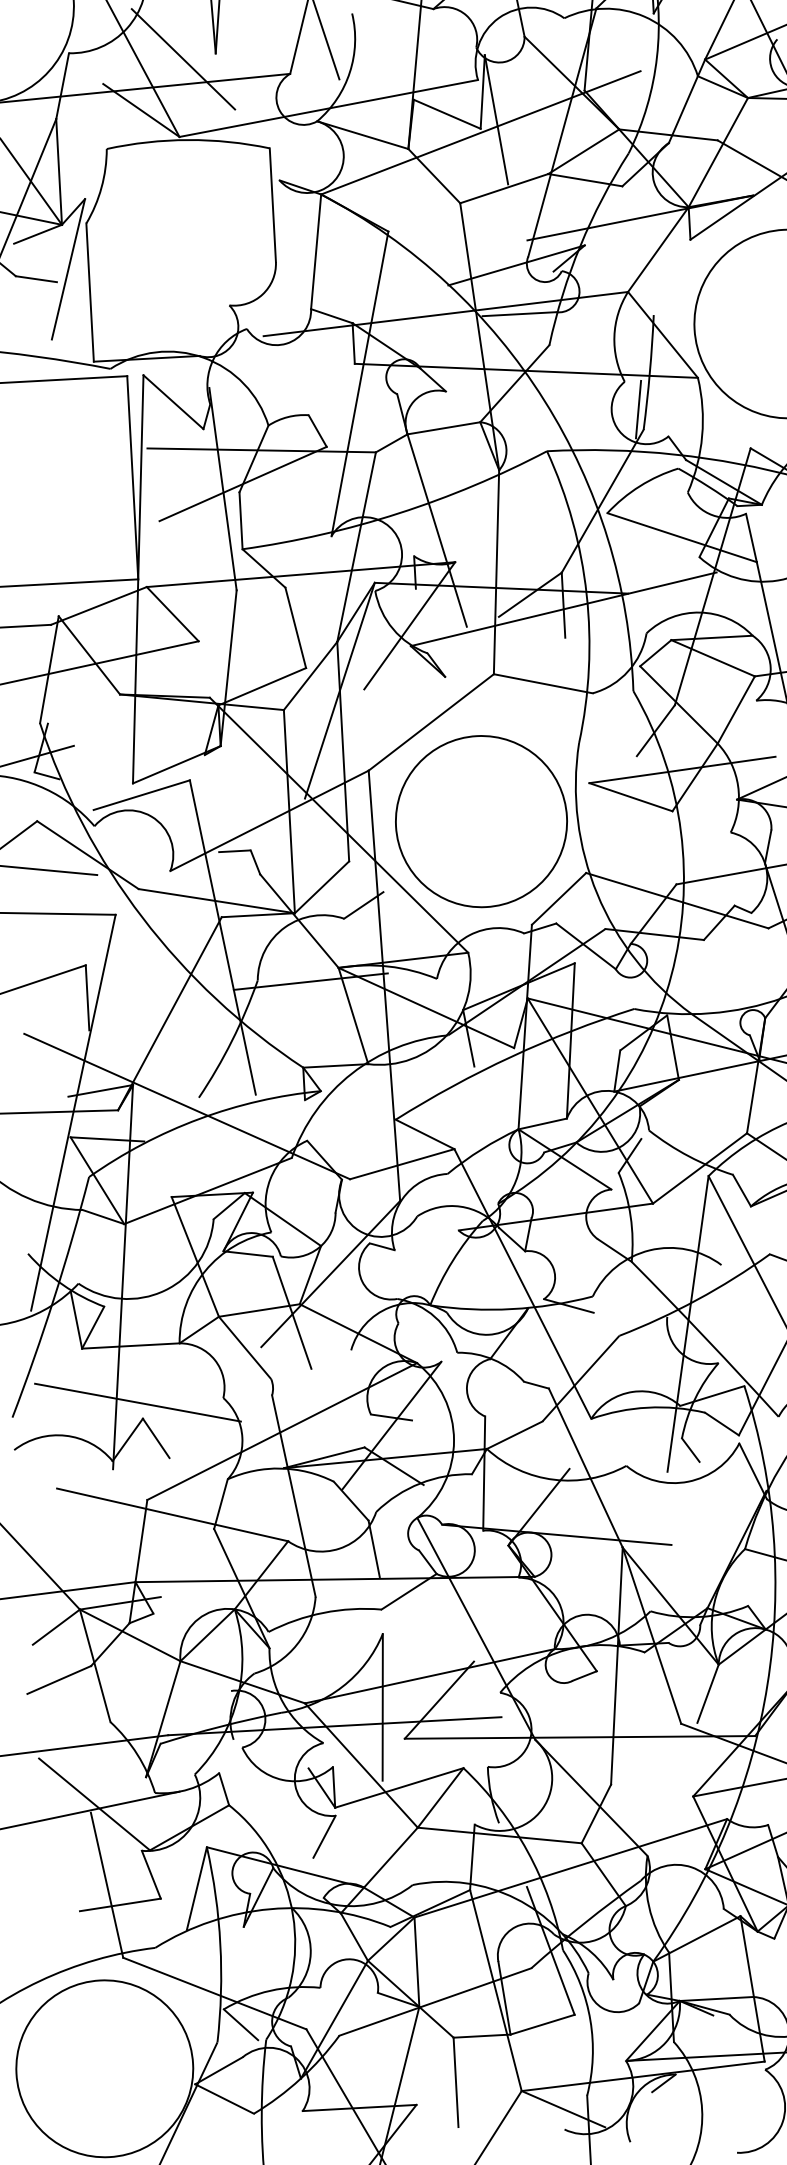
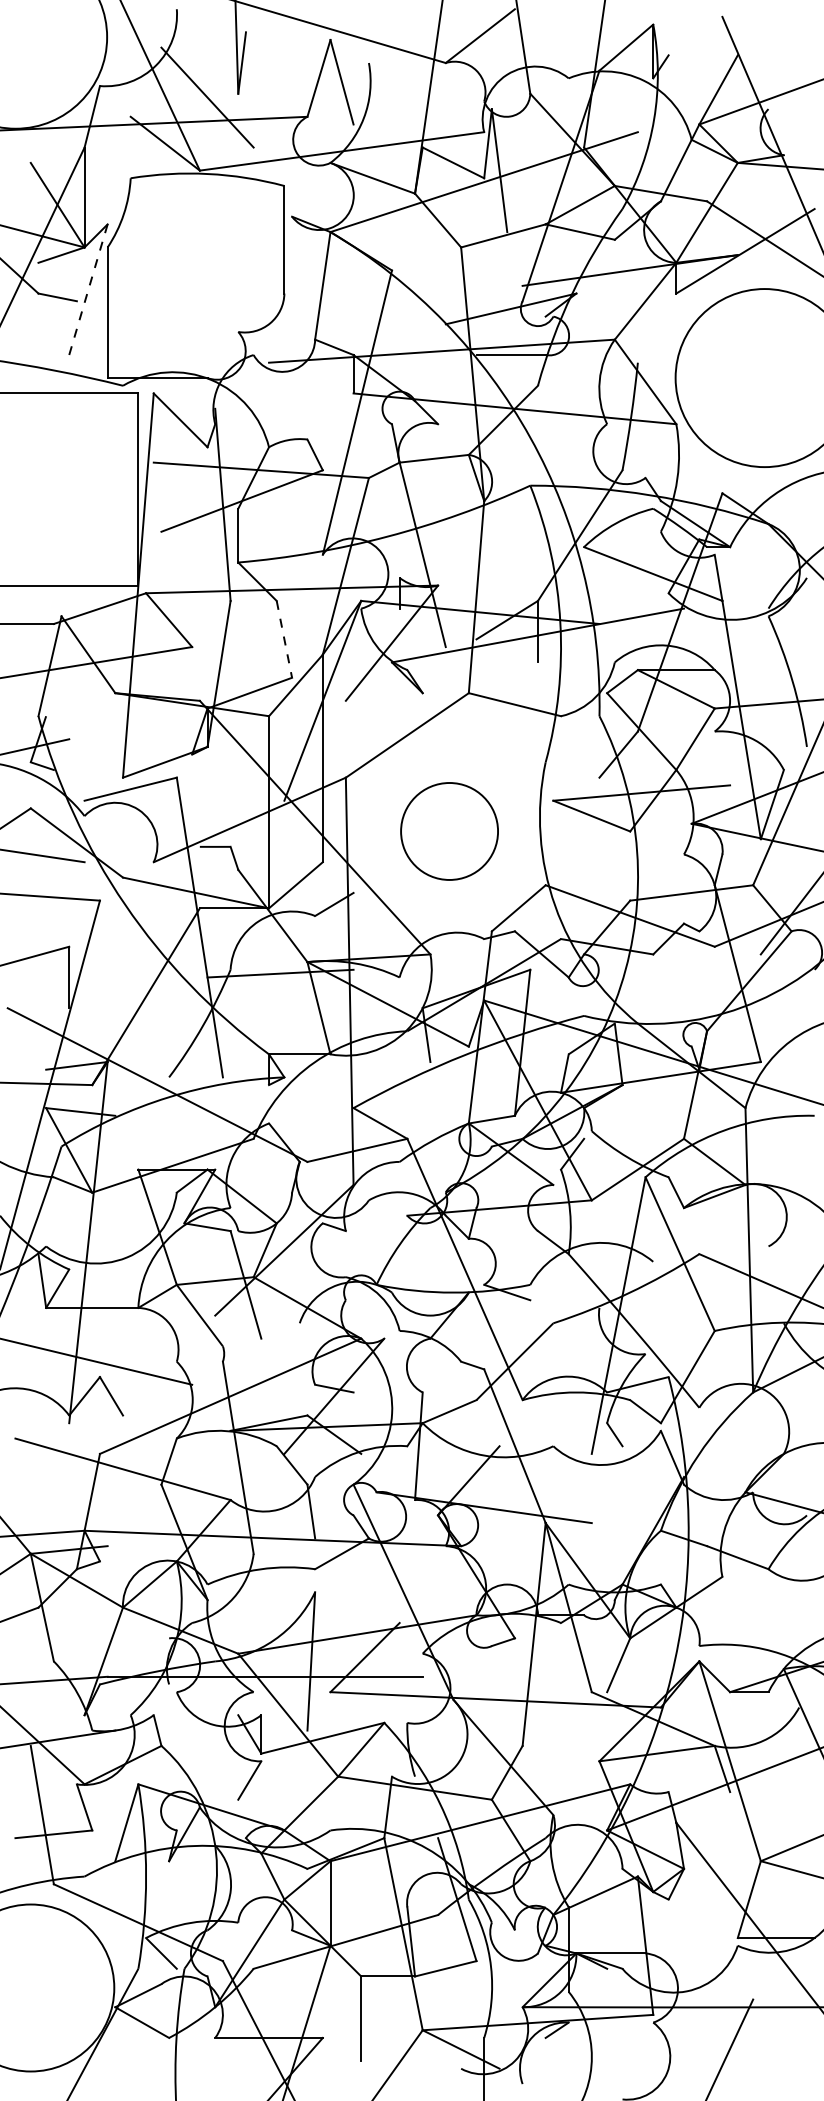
line: (68, 270) -> (88, 290), solid -> dashed
line: (638, 408) -> (618, 450), removed
line: (295, 628) -> (284, 639), solid -> dashed
circle: (481, 821) -> (449, 831), size x0.6

